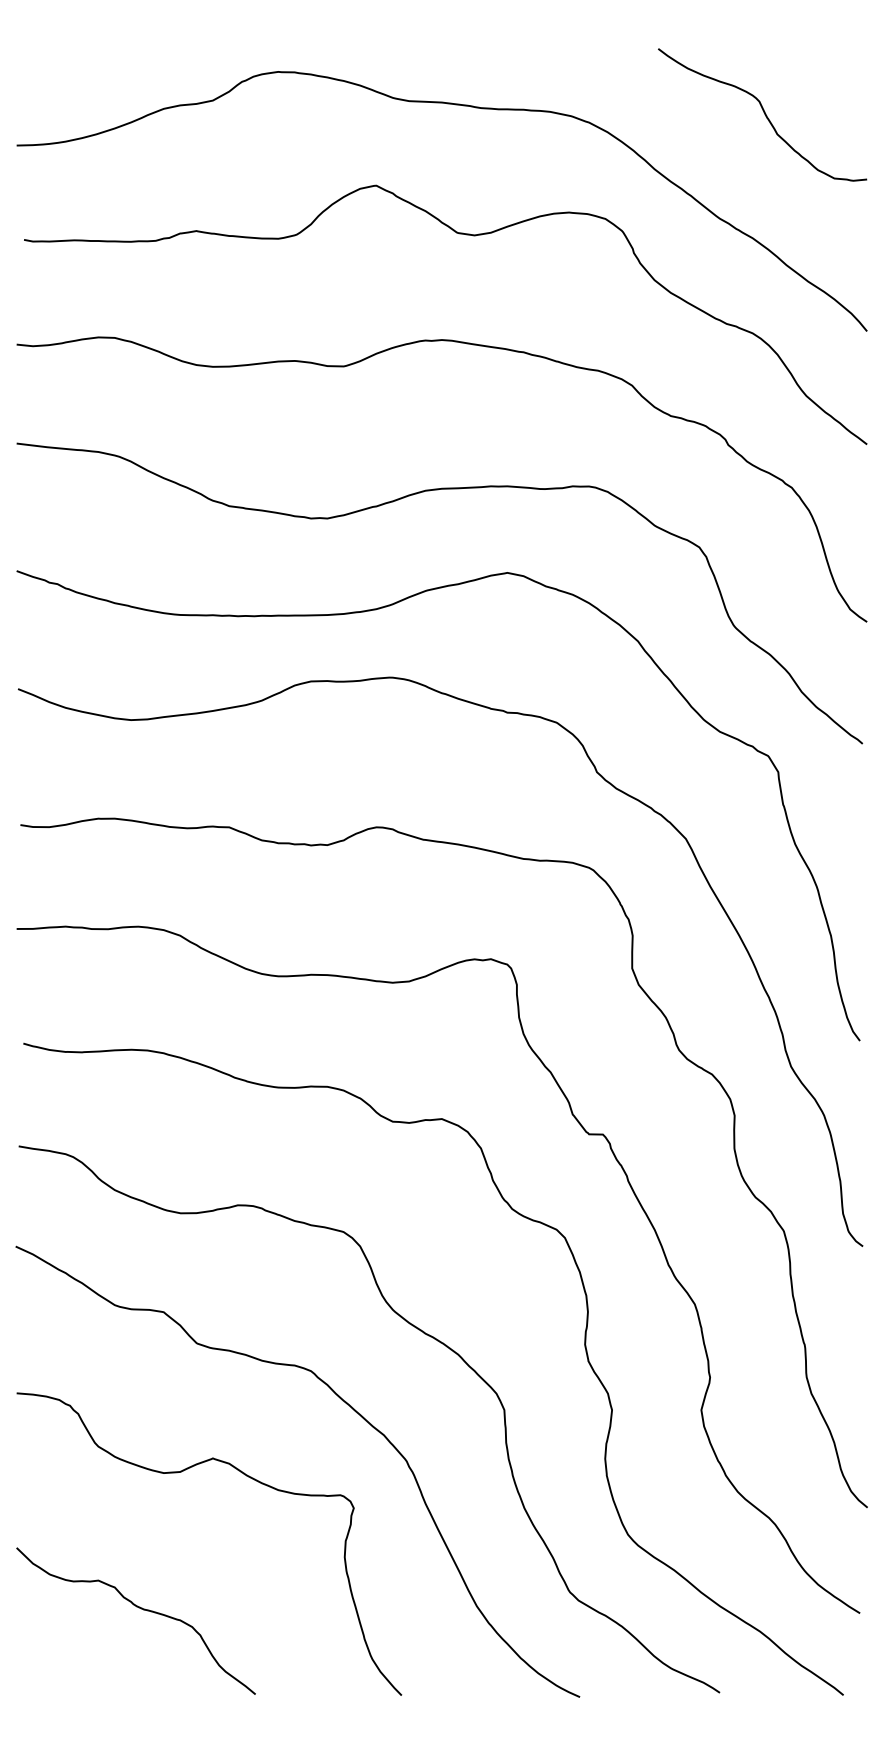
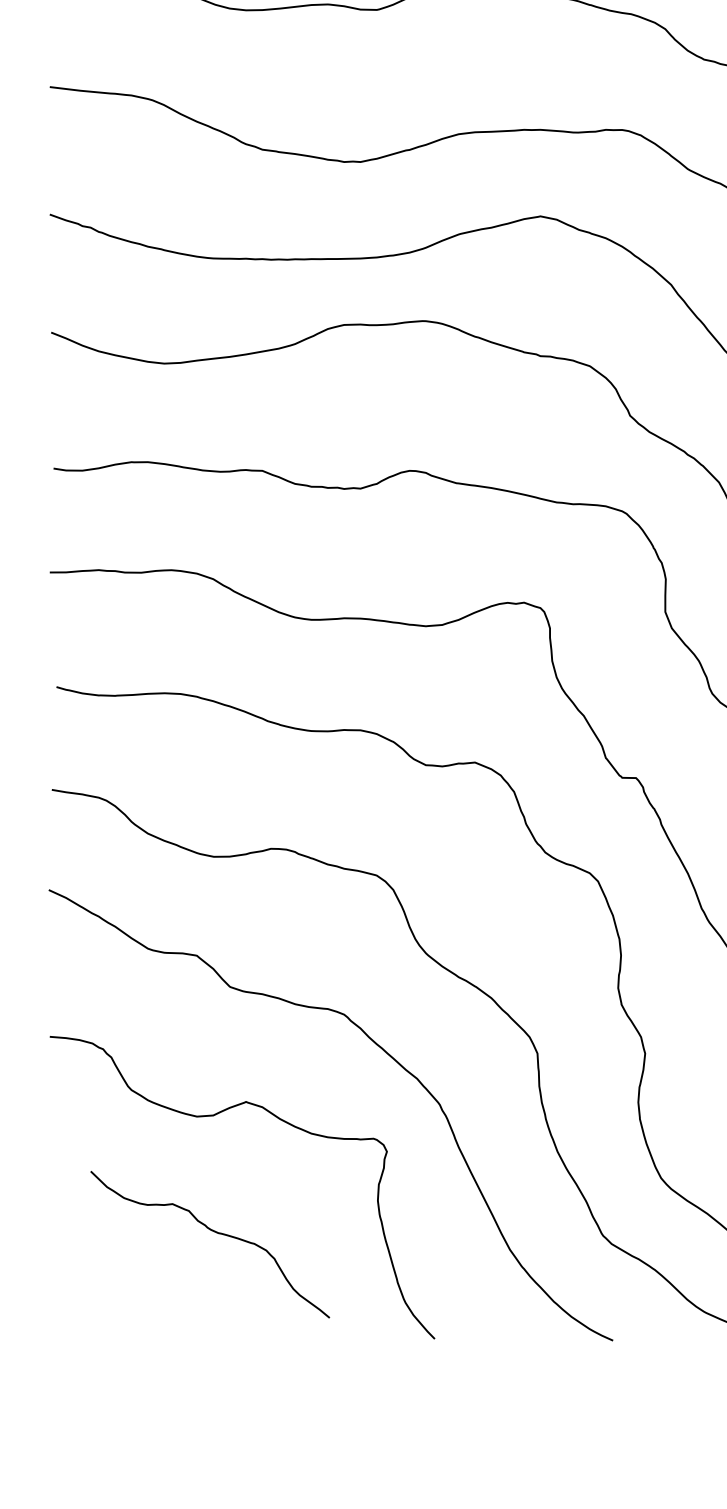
curve: (138, 1608) -> (212, 1232), moved

